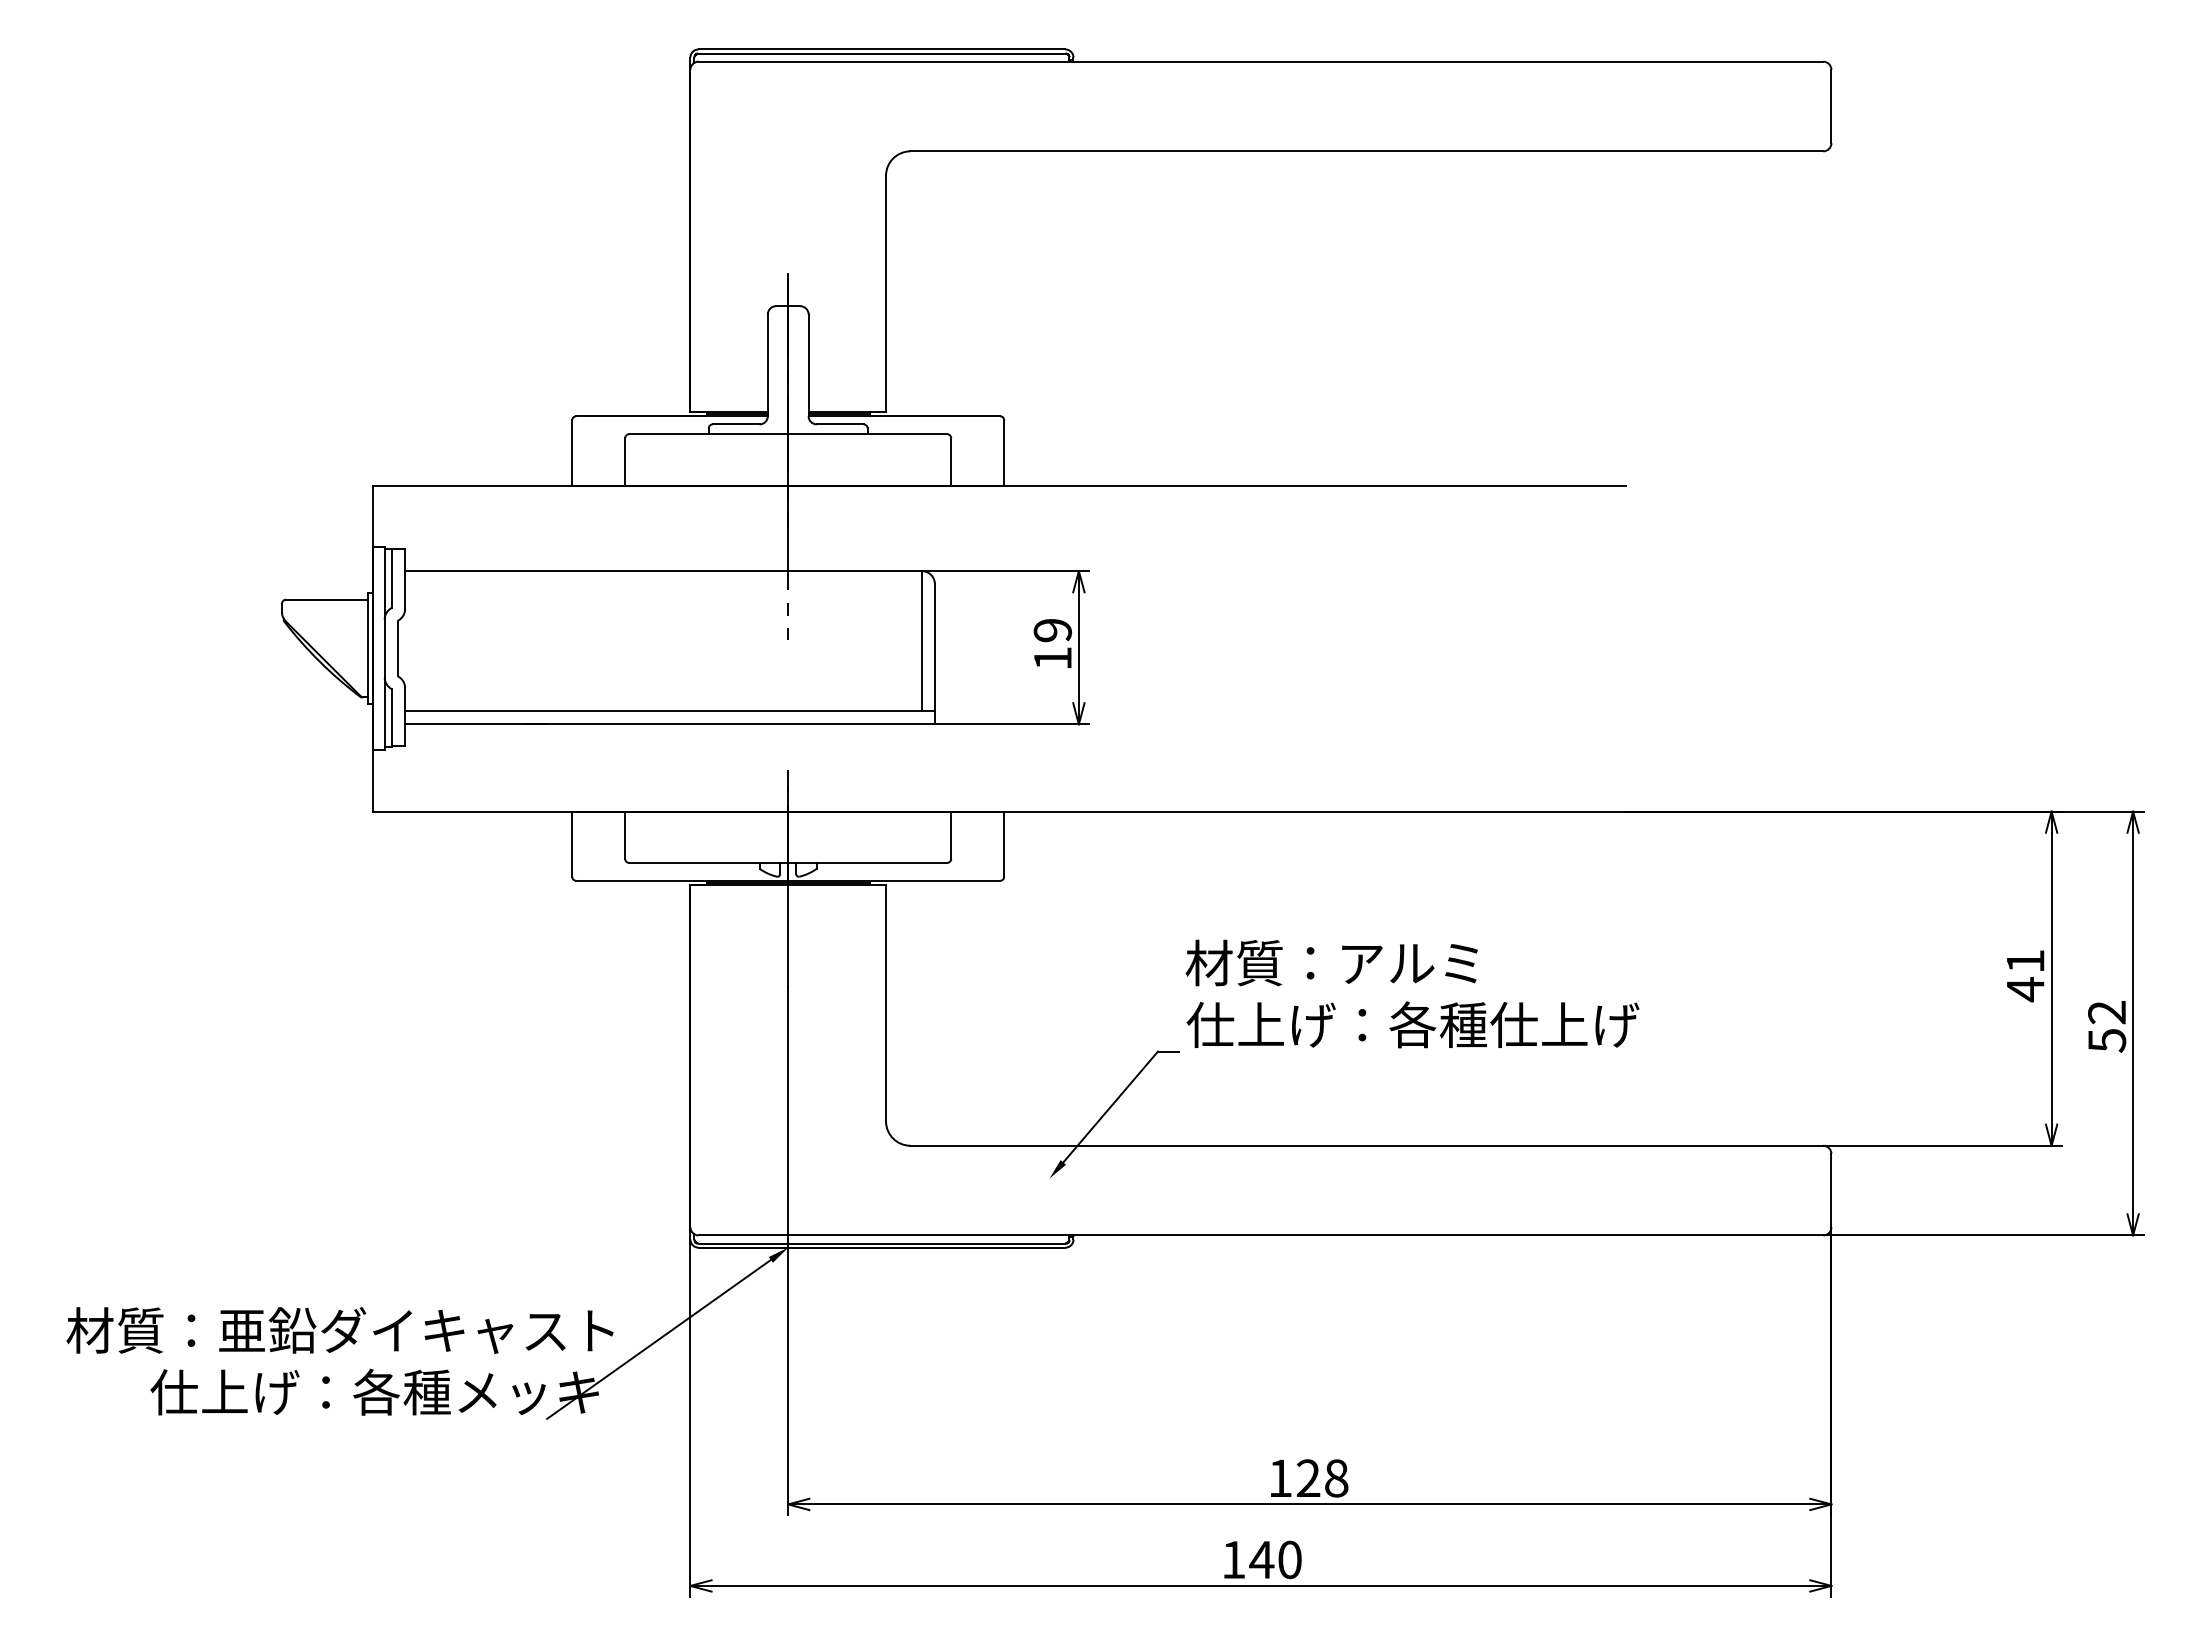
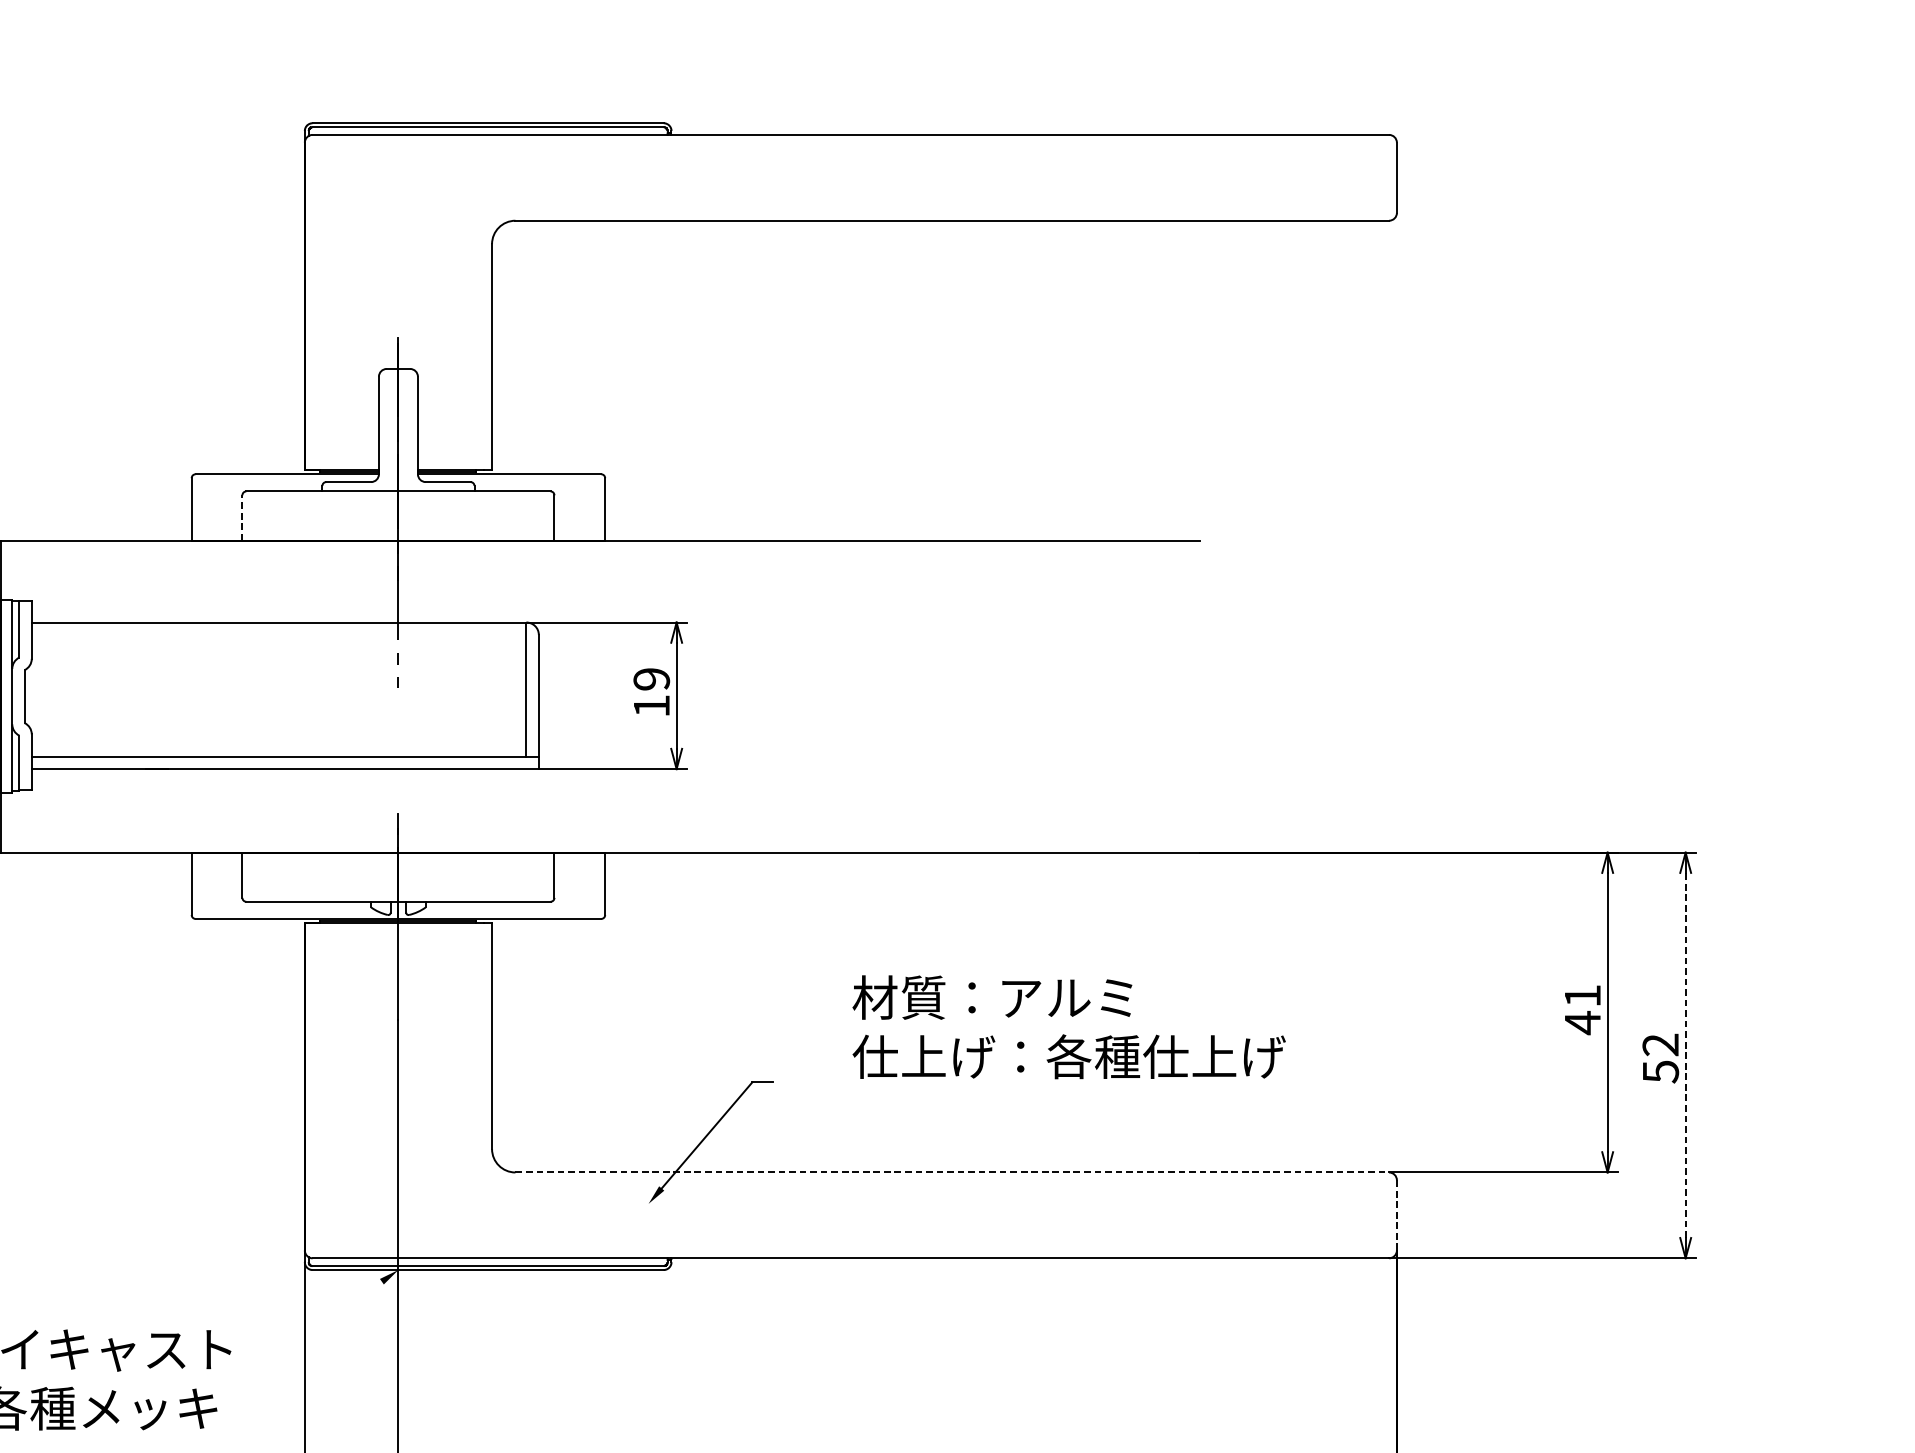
line: (625, 461) -> (242, 517), solid -> dashed
text: (1331, 962) -> (992, 997), moved
line: (2133, 1023) -> (1686, 1055), solid -> dashed
text: (1412, 1024) -> (1068, 1056), moved
line: (1367, 1145) -> (952, 1172), solid -> dashed
line: (1831, 1190) -> (1396, 1215), solid -> dashed
line: (658, 1338) -> (274, 1356), removed

